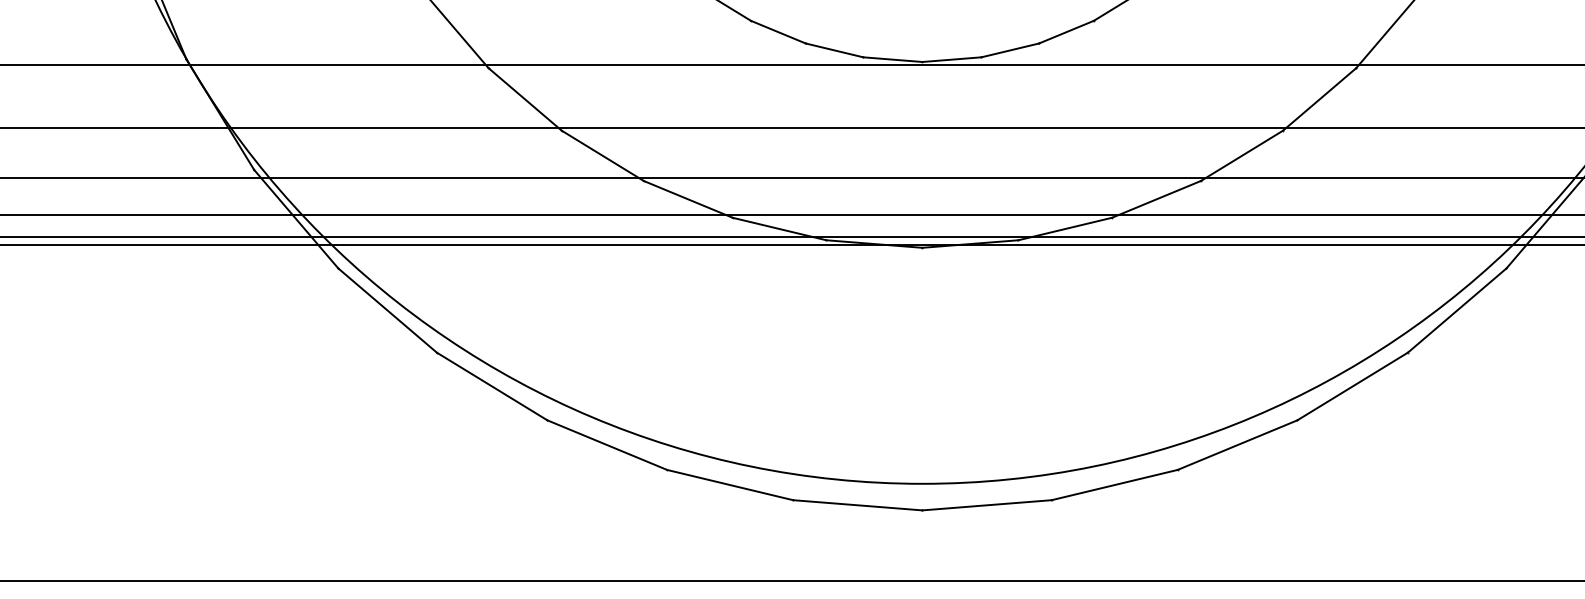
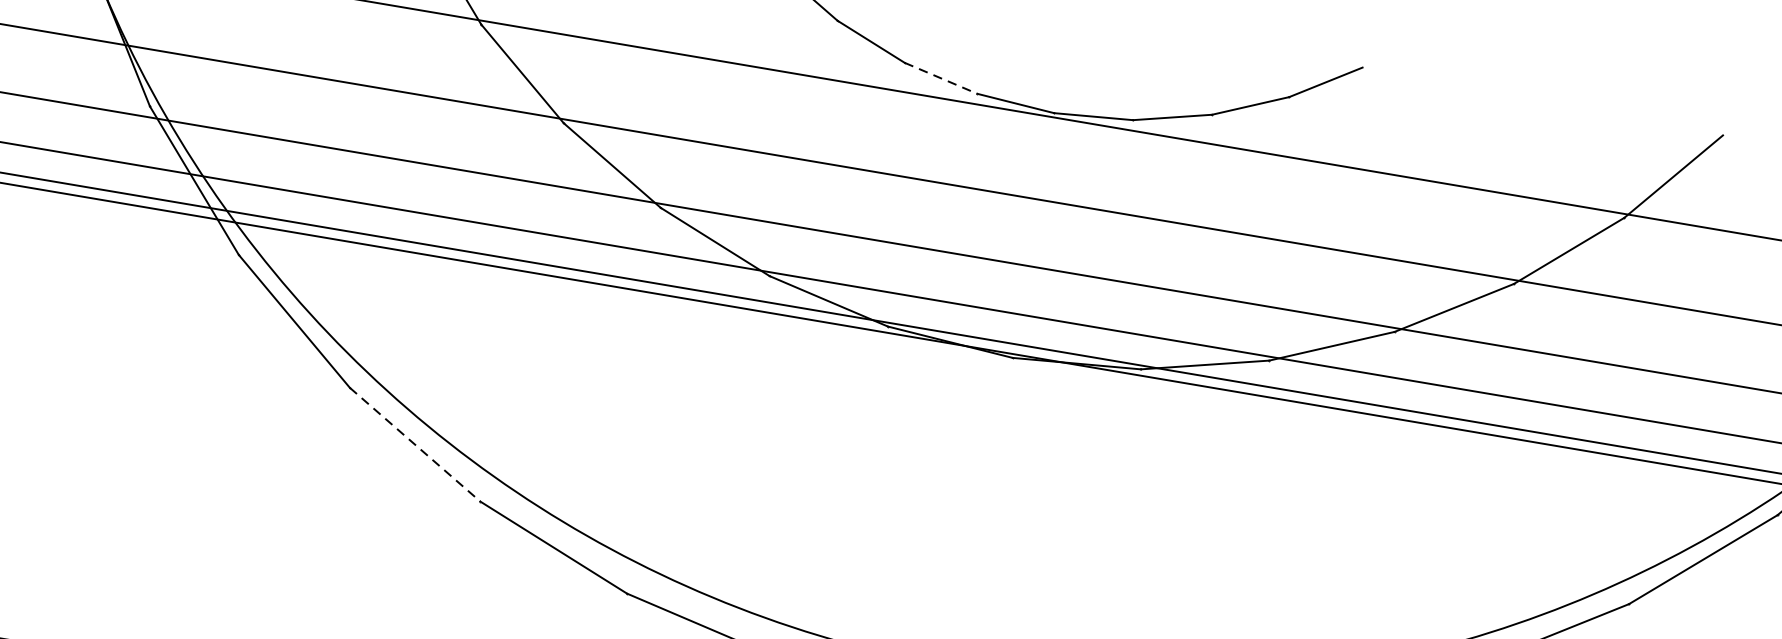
line: (834, 50) -> (940, 78), solid -> dashed
line: (492, 386) -> (415, 444), solid -> dashed

